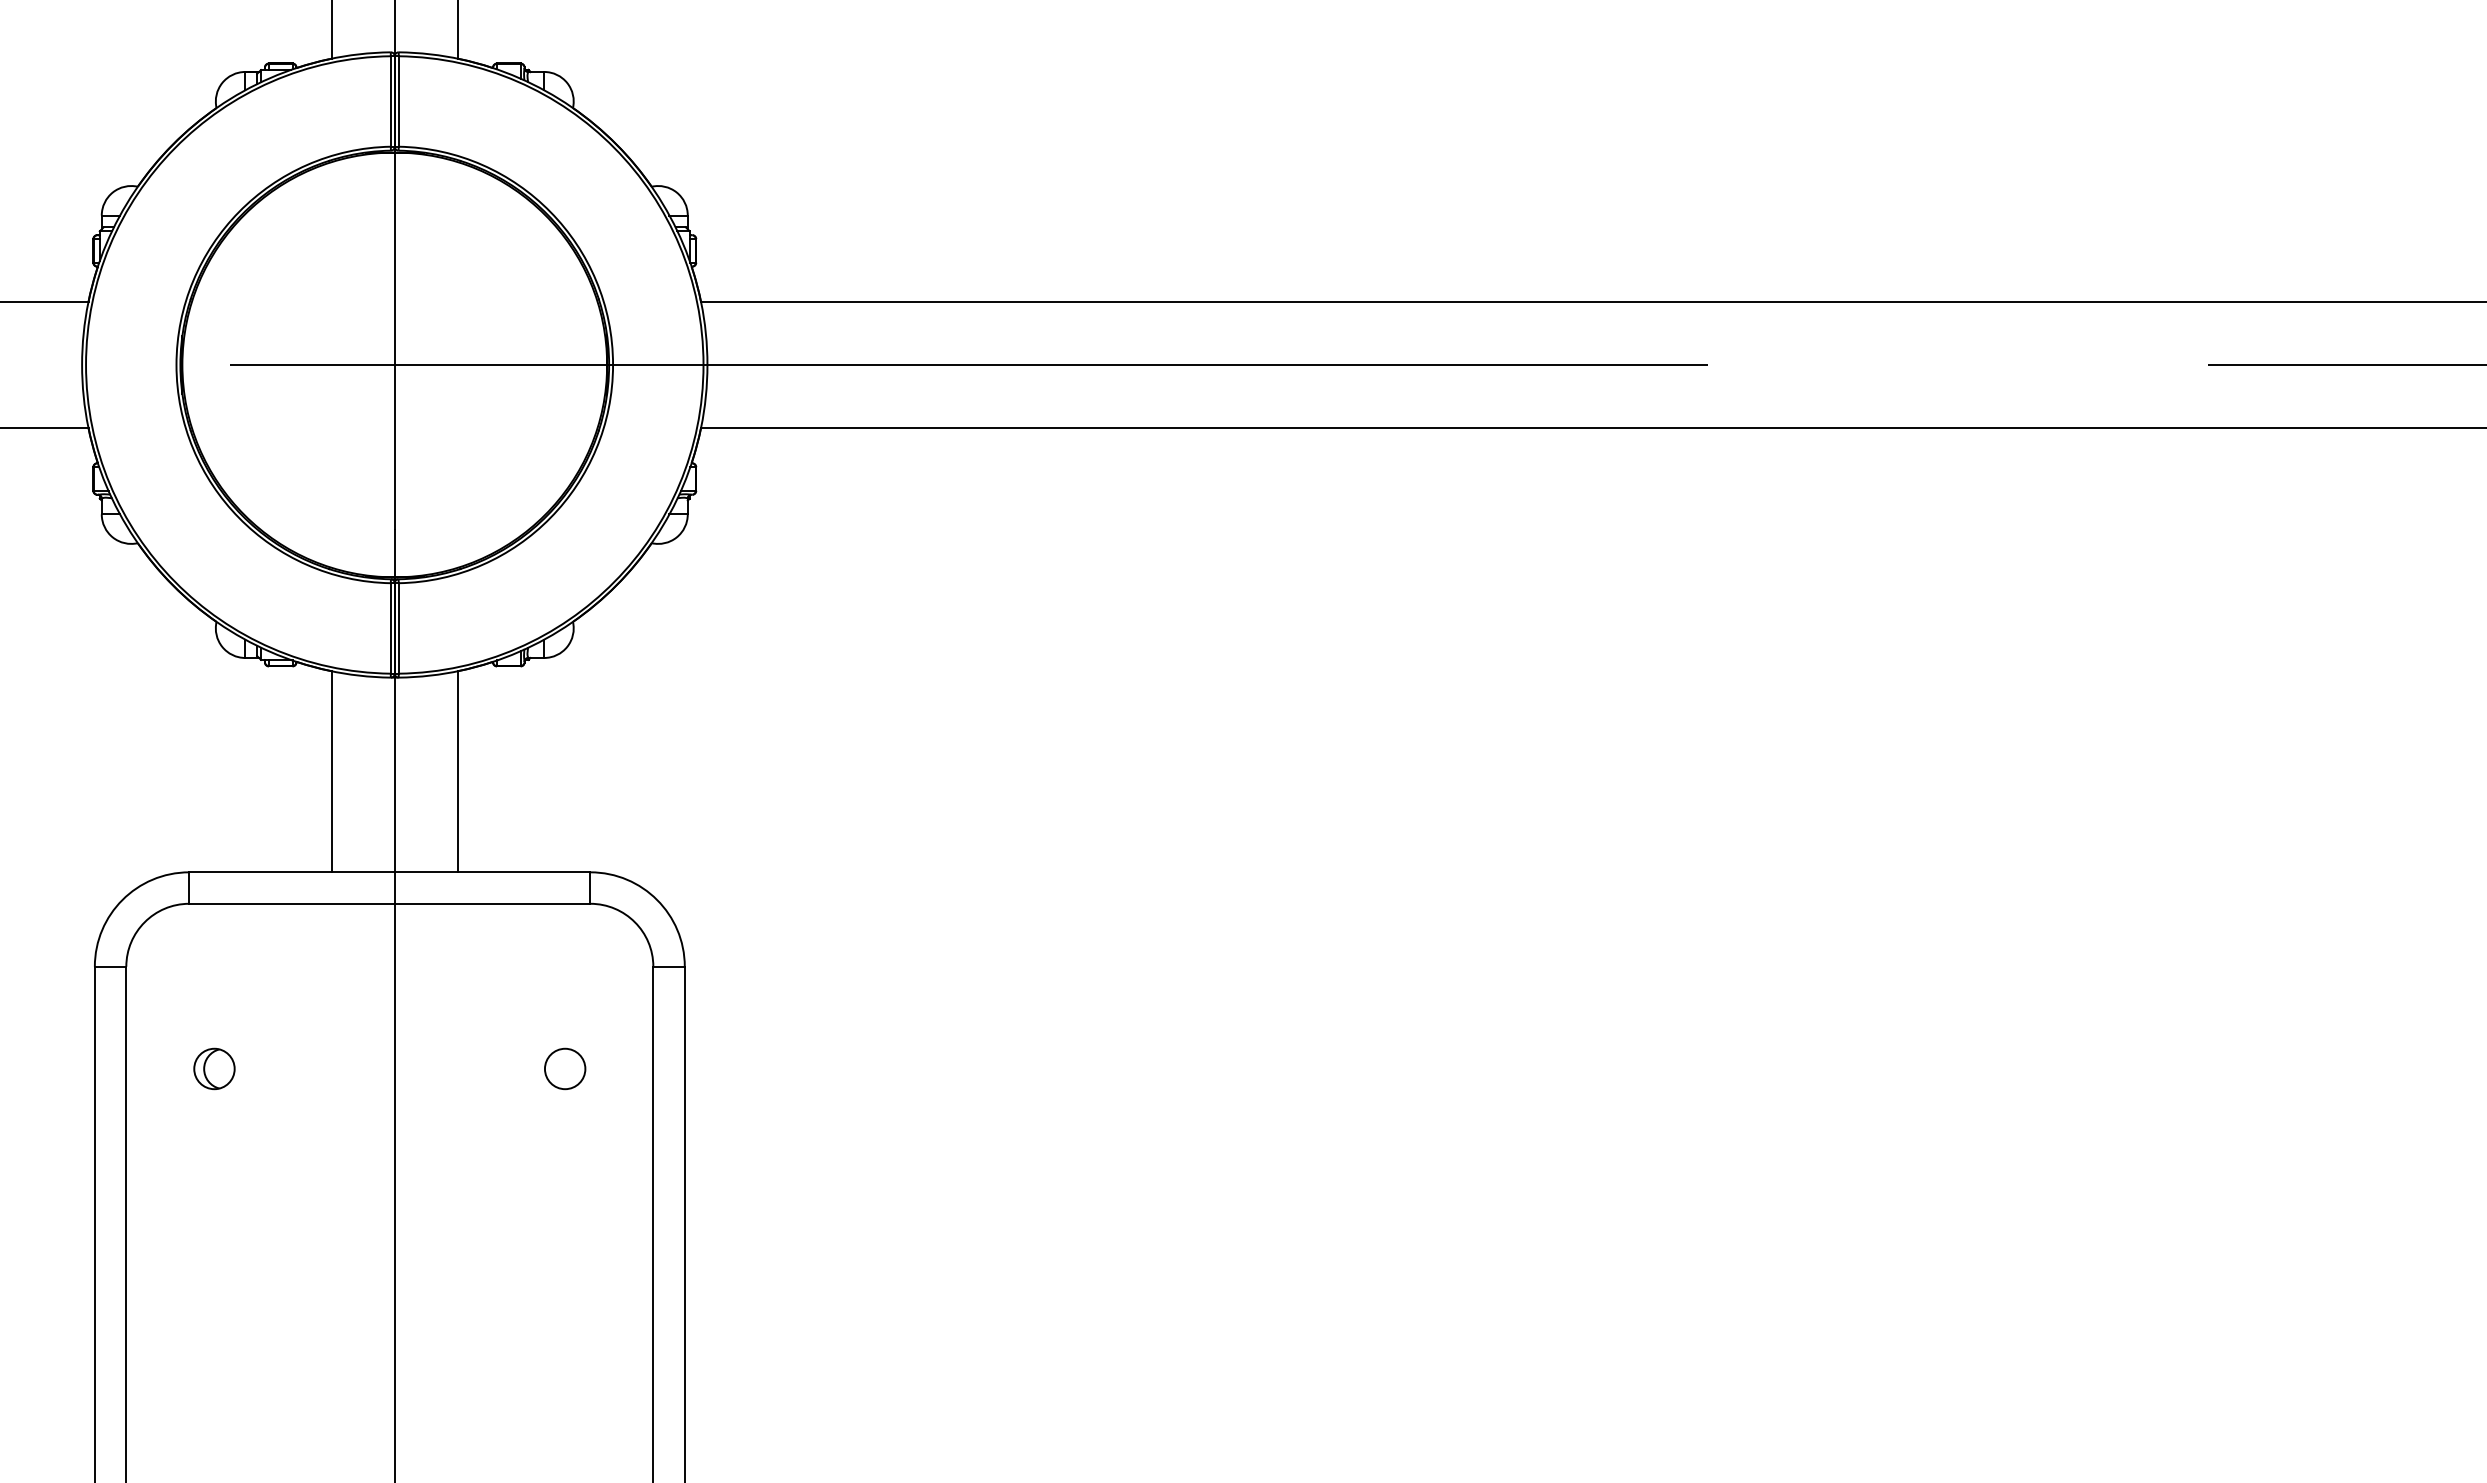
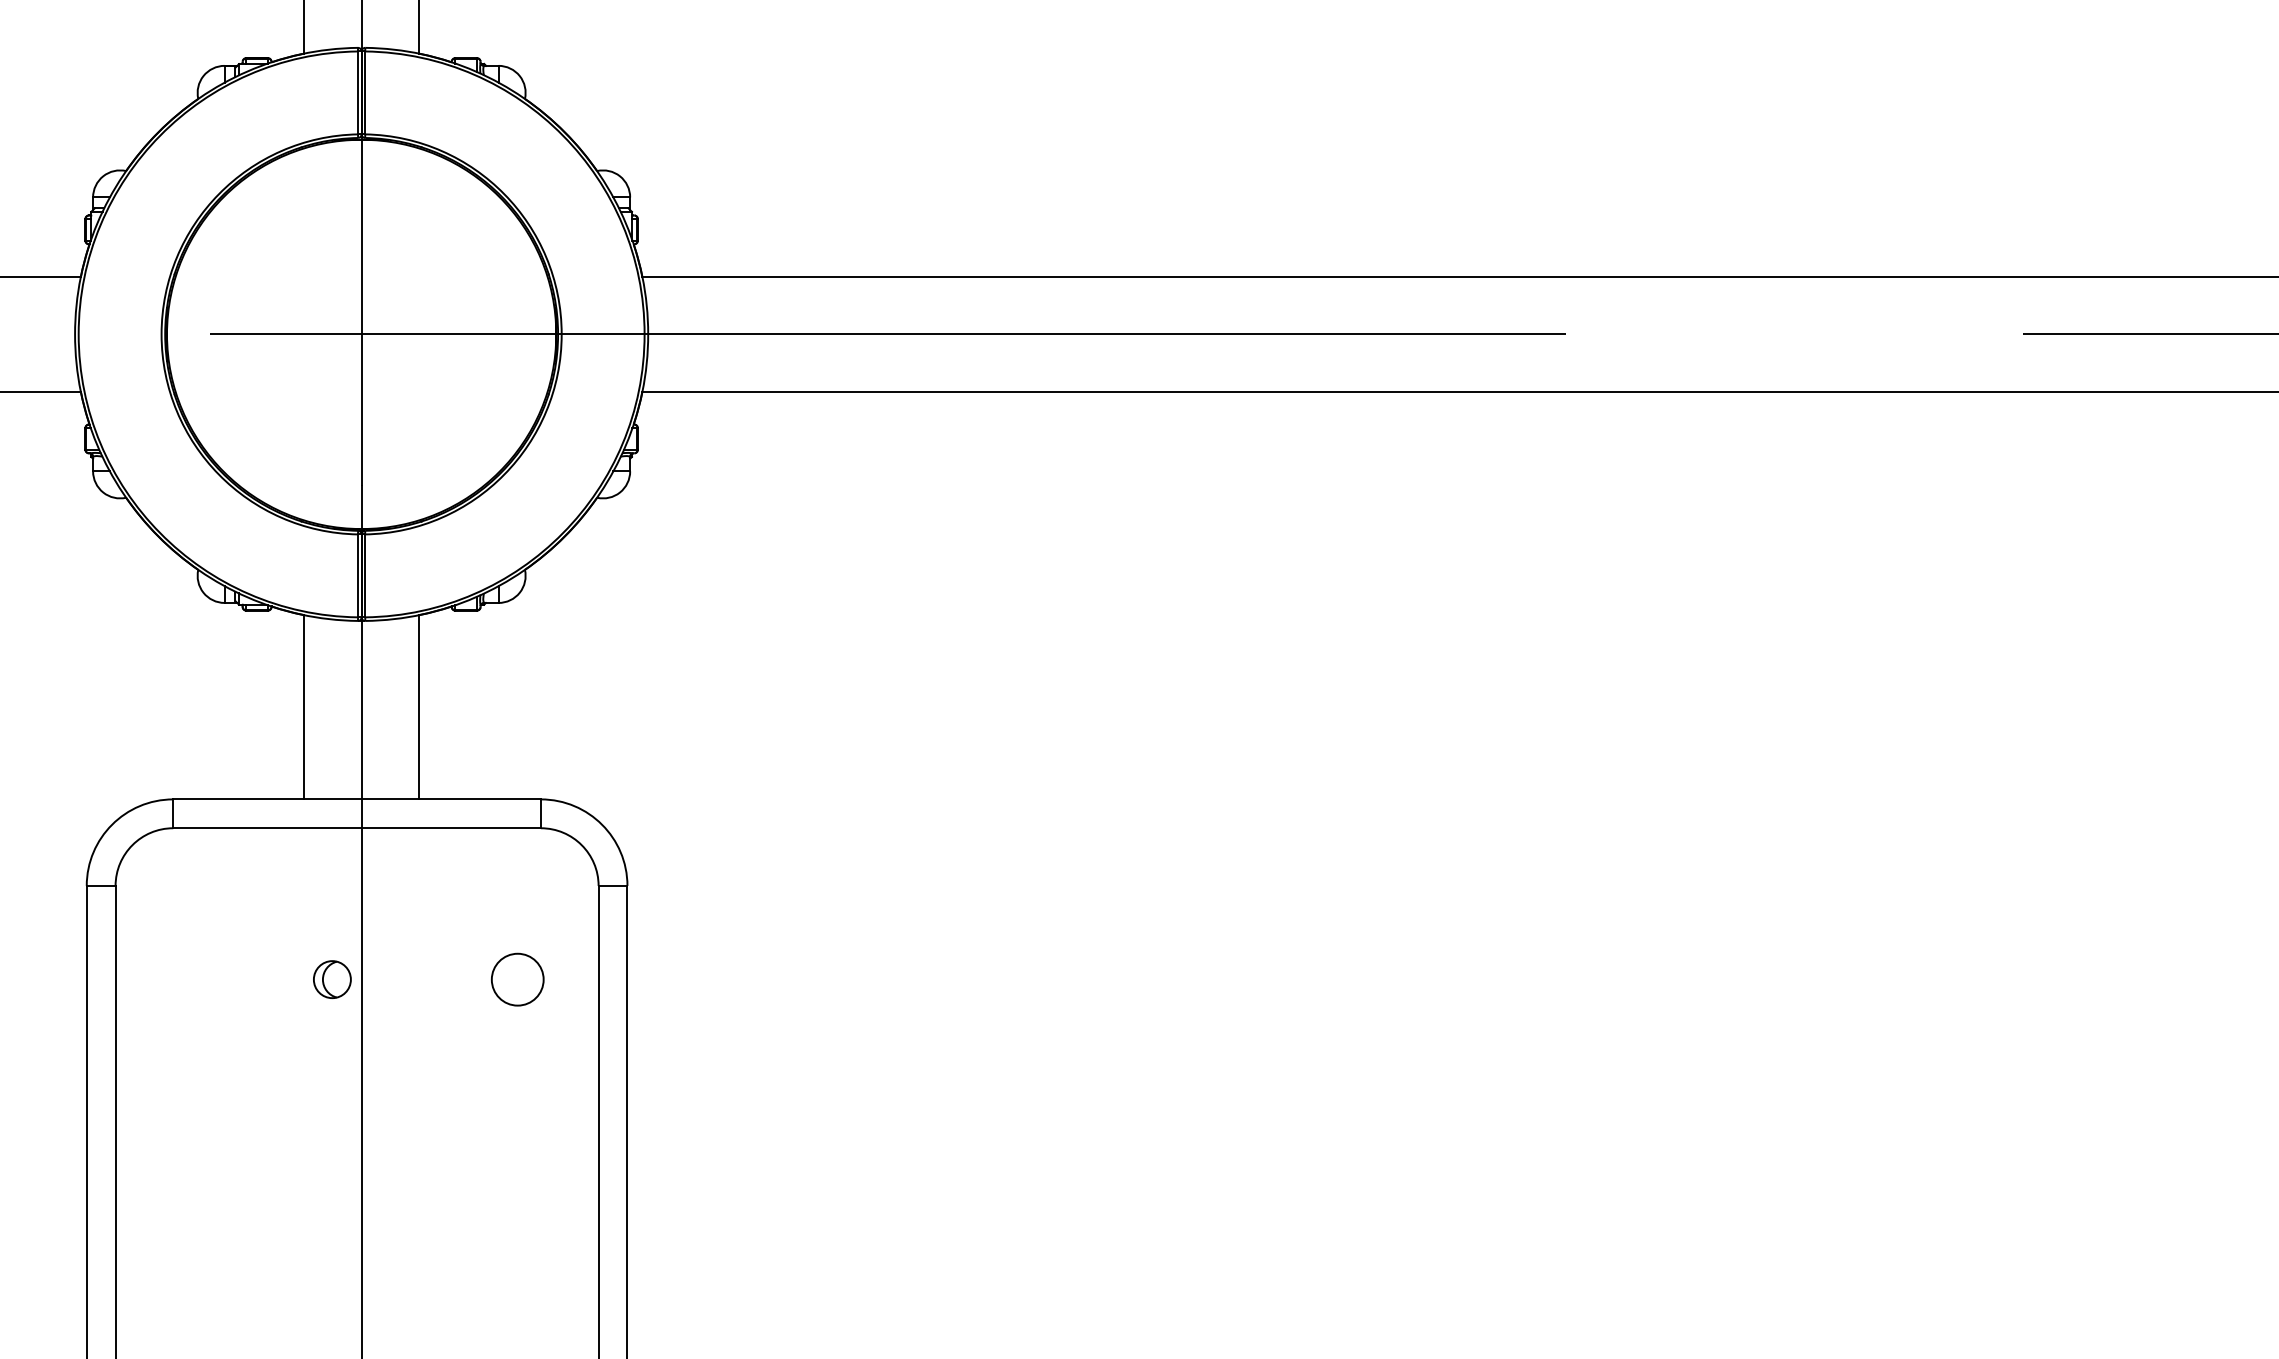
part: (214, 1068) -> (332, 979), moved
circle: (564, 1068) -> (517, 979), size x1.4

